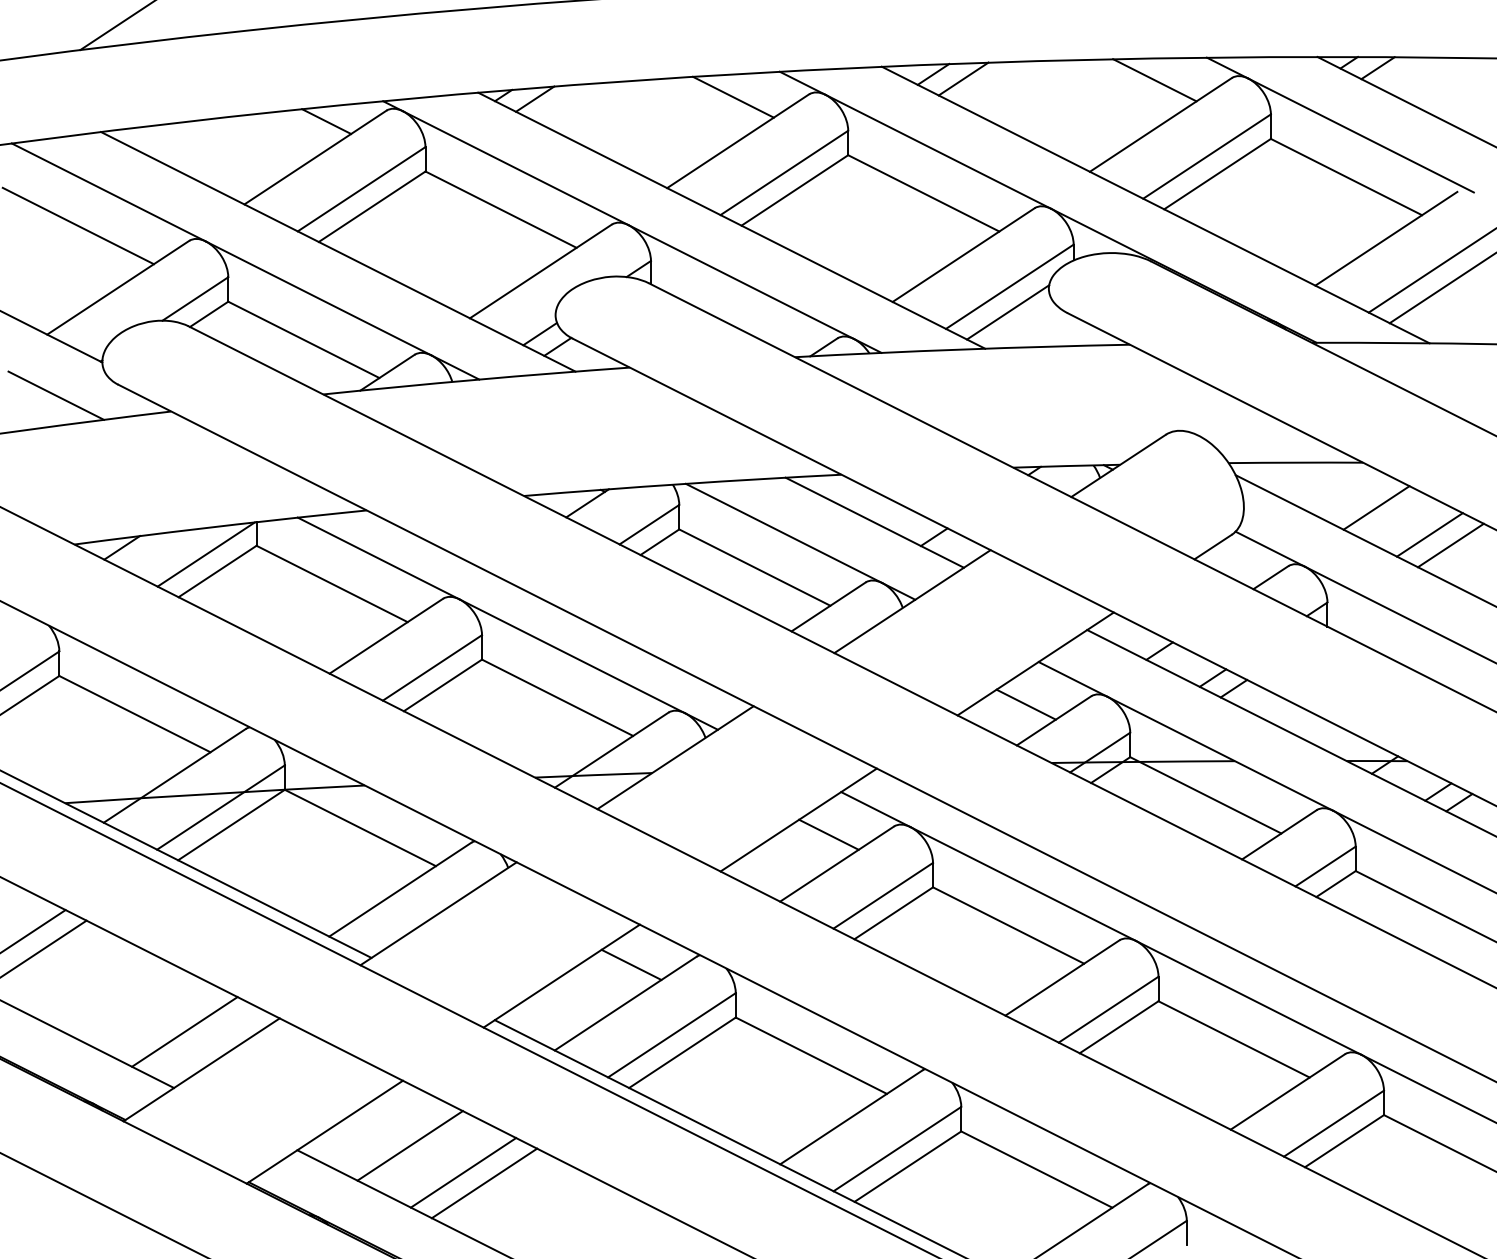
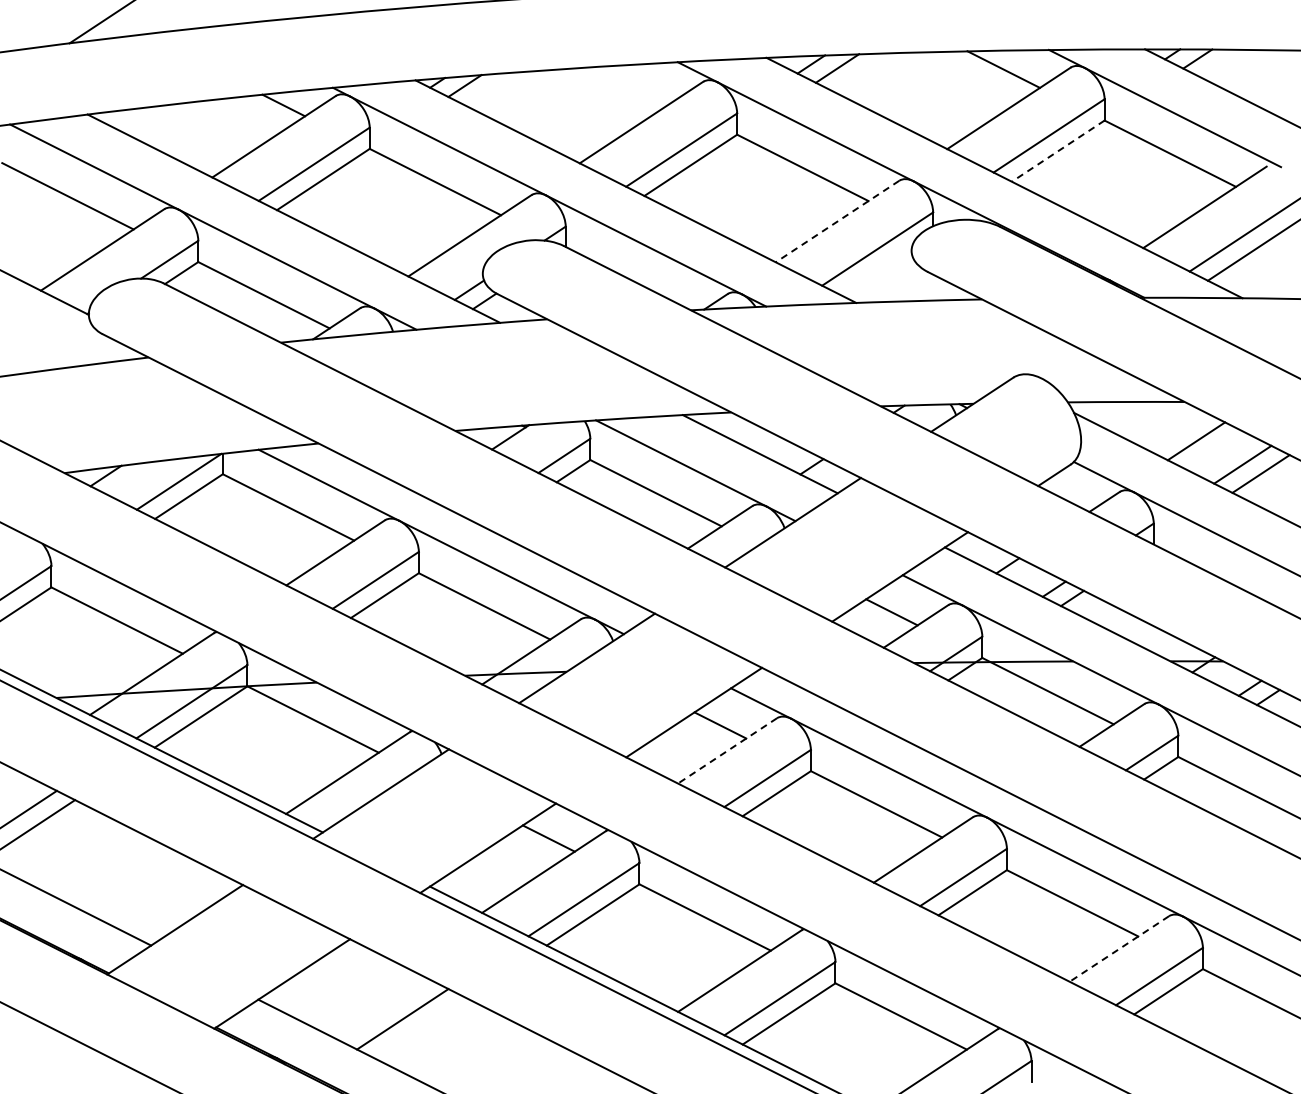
line: (733, 97) -> (637, 84), removed
line: (1217, 174) -> (1058, 151), solid -> dashed
line: (963, 255) -> (837, 221), solid -> dashed
line: (1007, 311) -> (875, 270), removed
line: (55, 395) -> (48, 343), removed
line: (837, 864) -> (727, 751), solid -> dashed
line: (184, 1031) -> (160, 896), removed
line: (1286, 1092) -> (1118, 949), solid -> dashed
line: (410, 1145) -> (356, 995), removed
line: (483, 1183) -> (420, 1028), removed

